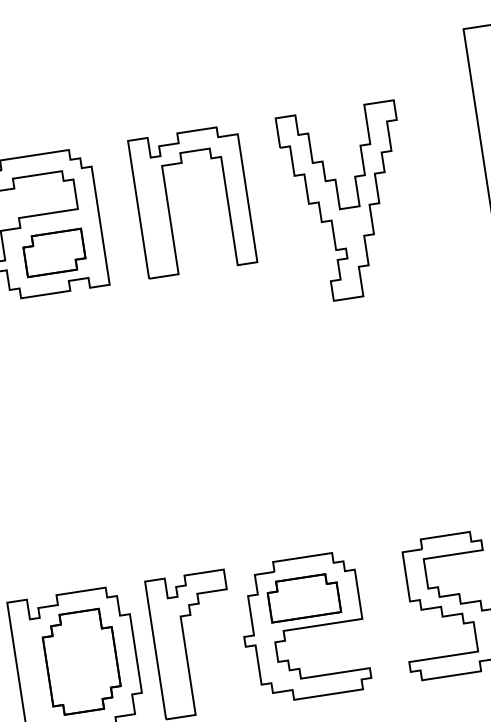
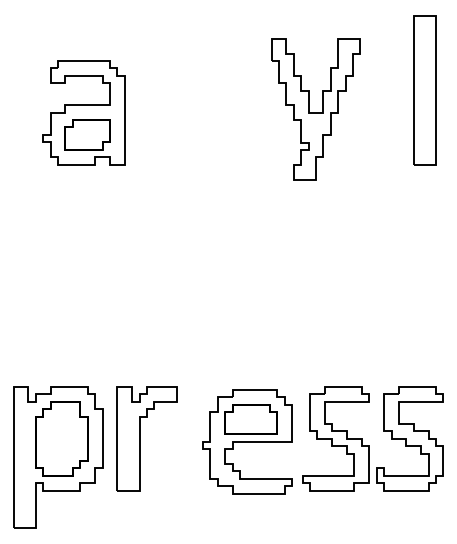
part: (348, 203) -> (315, 109), moved
part: (169, 204) -> (177, 112), removed
part: (303, 627) -> (247, 441), moved

